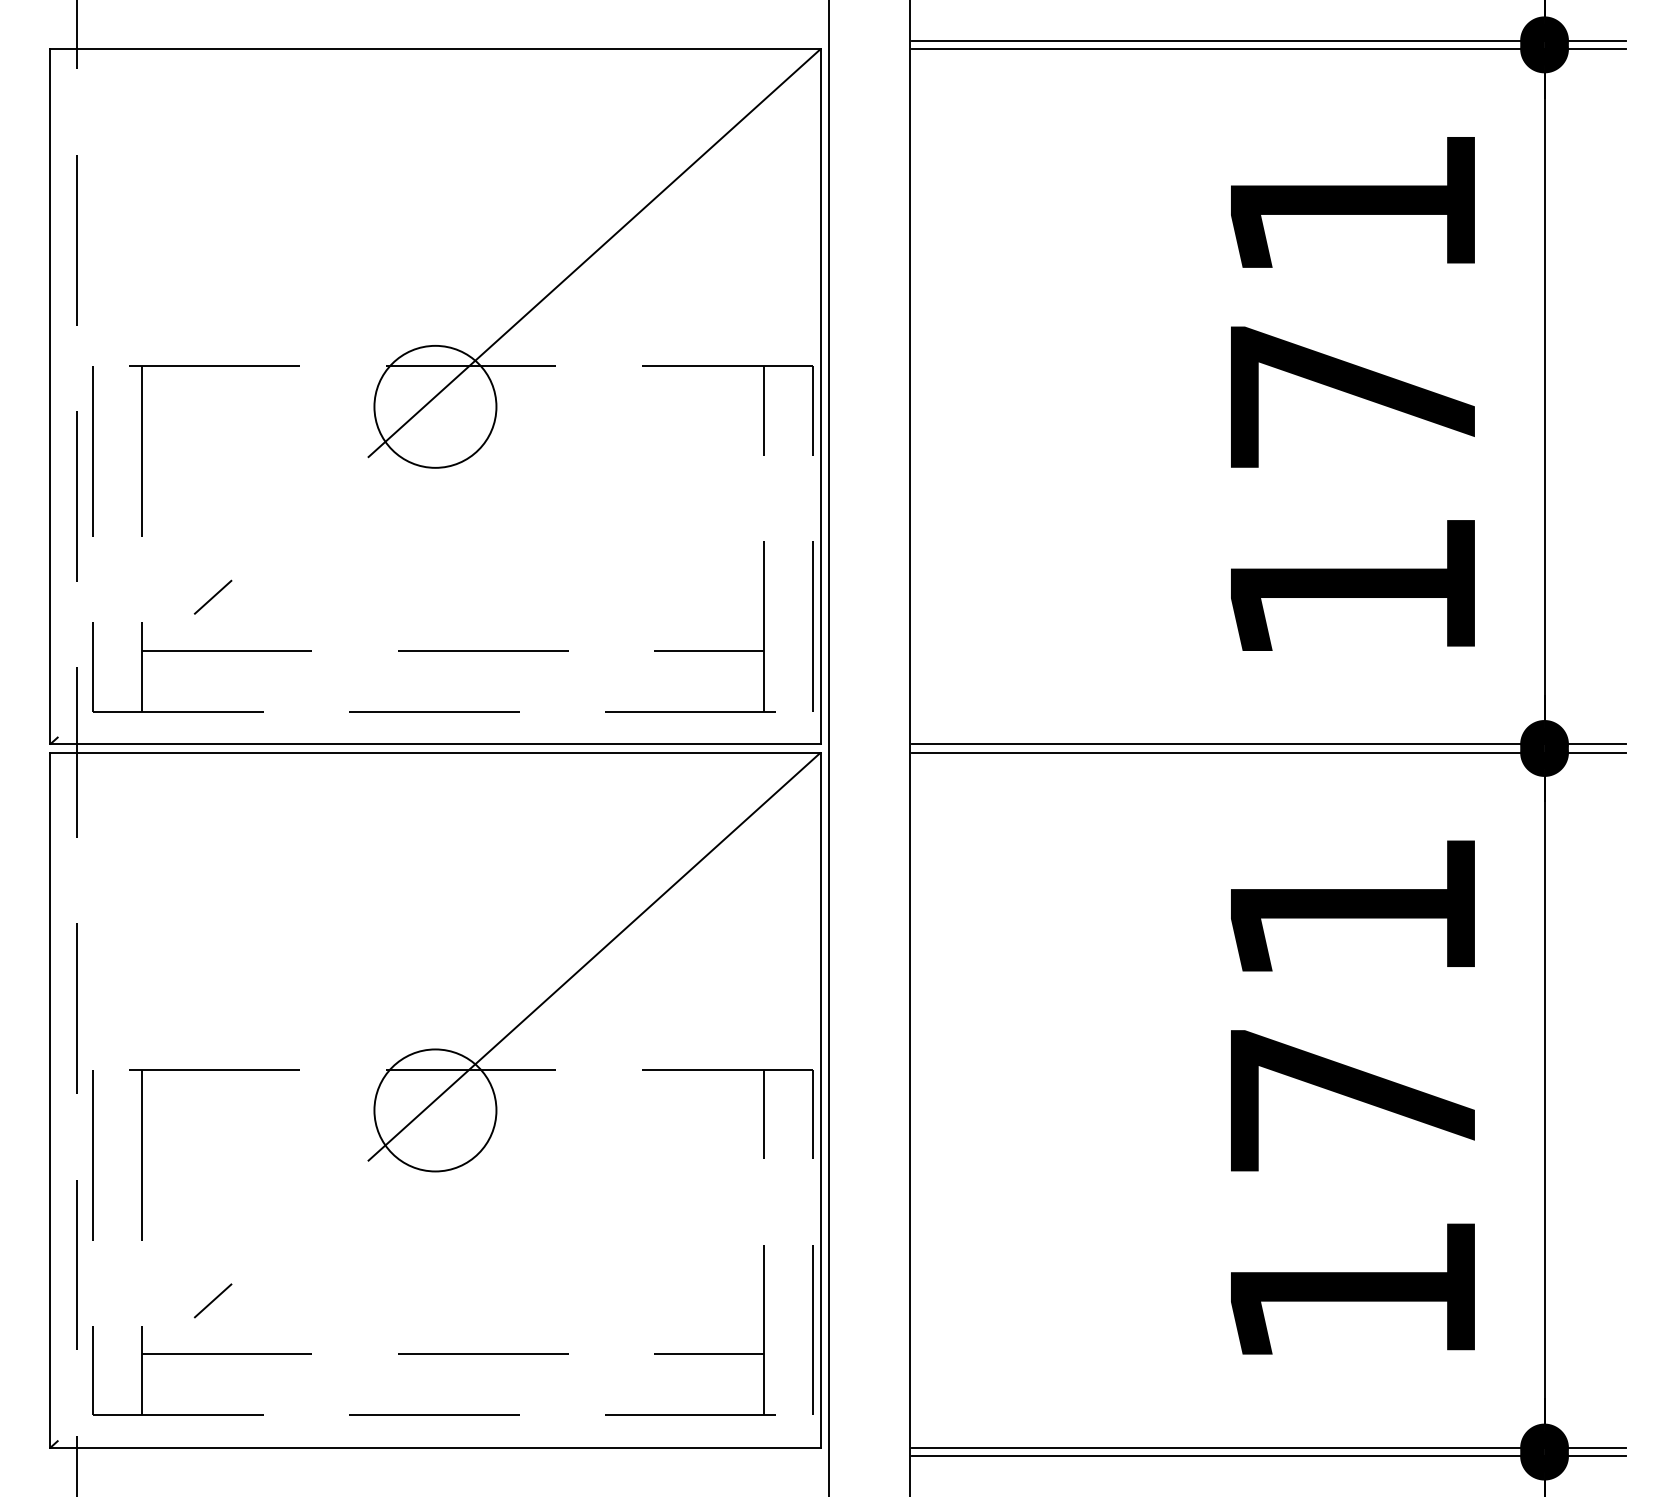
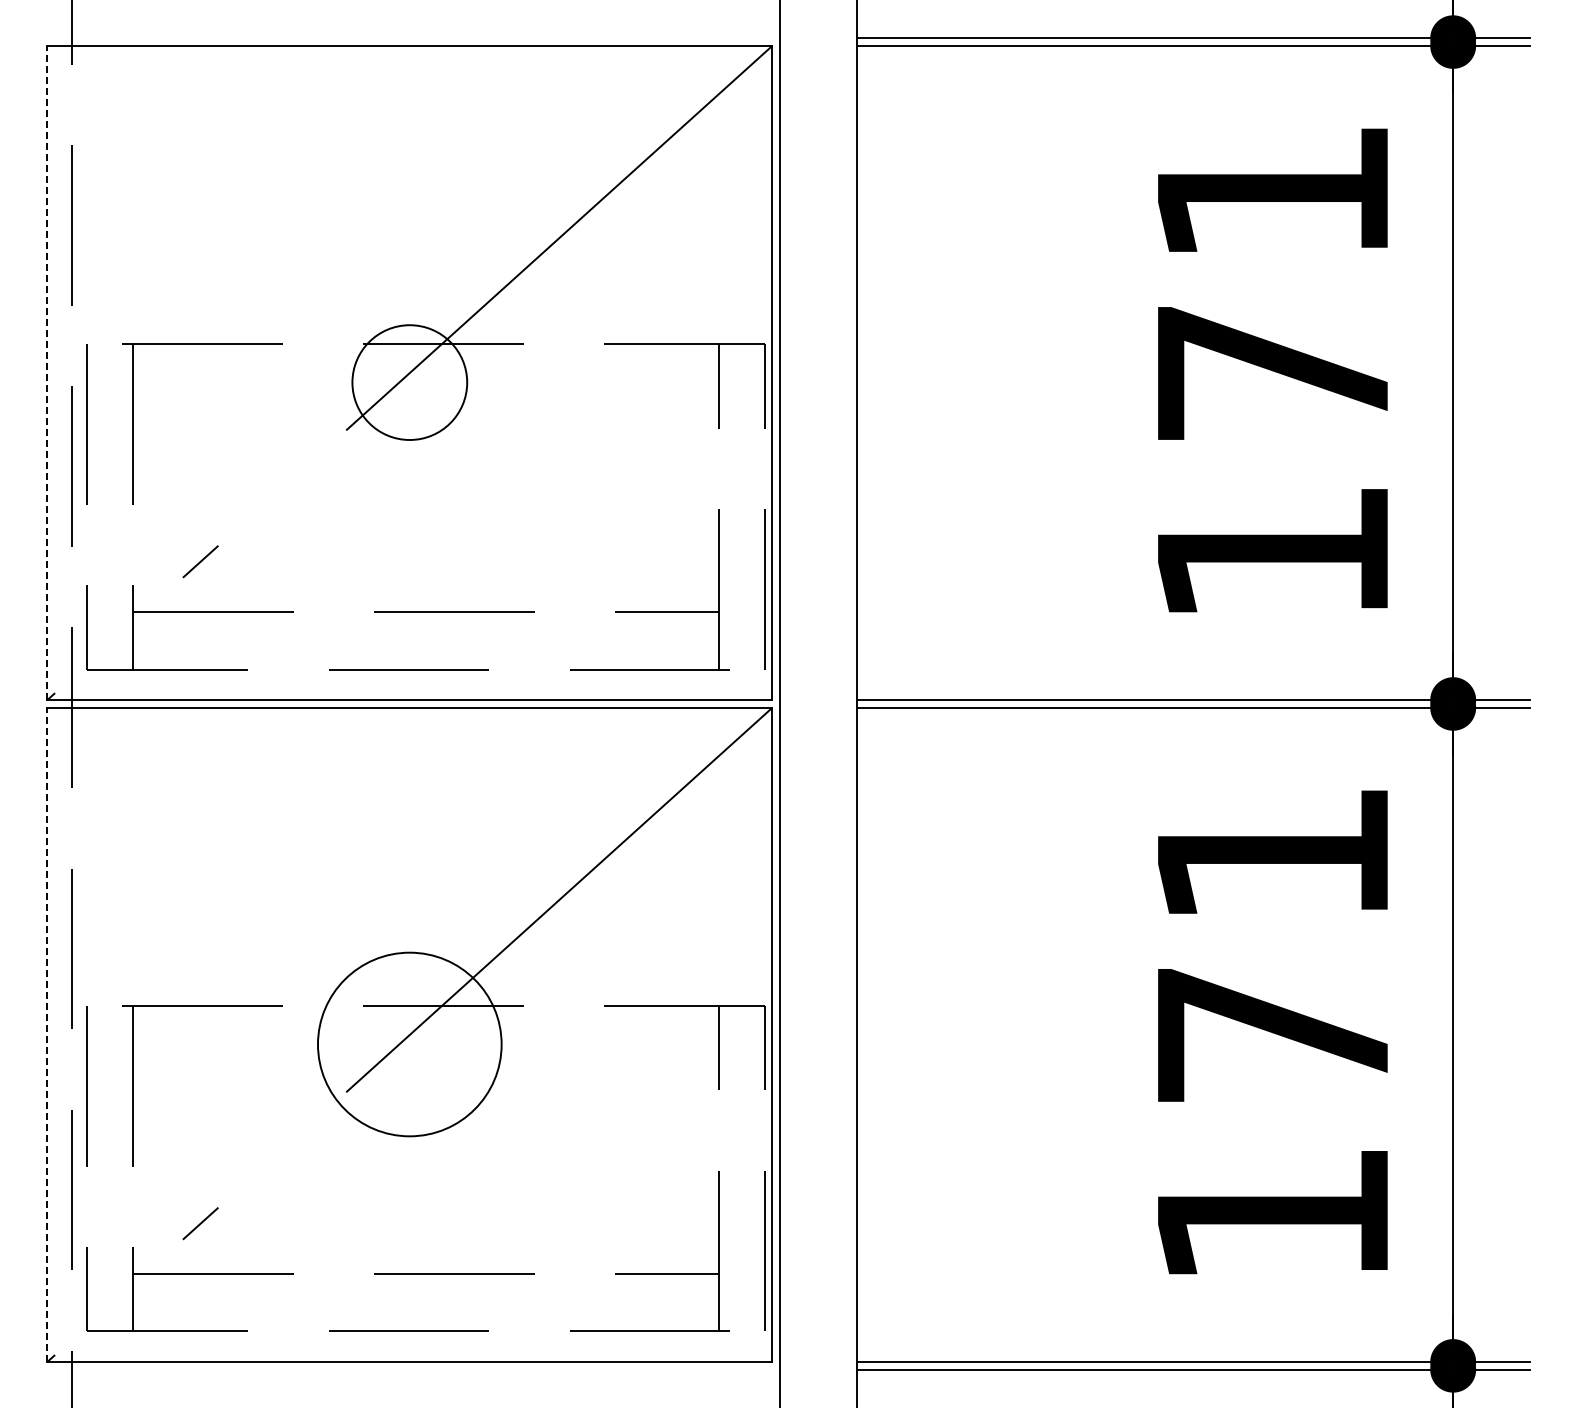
line: (50, 396) -> (47, 372), solid -> dashed
line: (50, 1099) -> (47, 1034), solid -> dashed
circle: (435, 1110) -> (409, 1044), size x1.6

